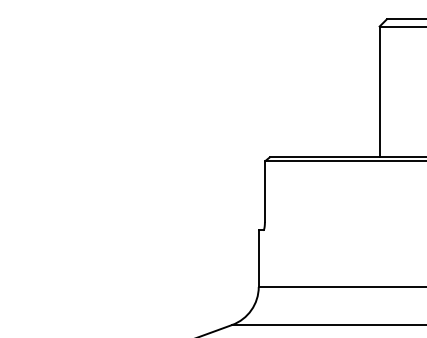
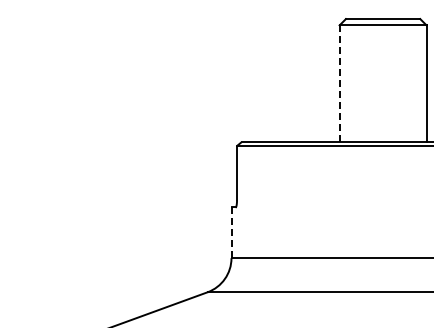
line: (379, 92) -> (339, 84), solid -> dashed
line: (258, 258) -> (231, 232), solid -> dashed

